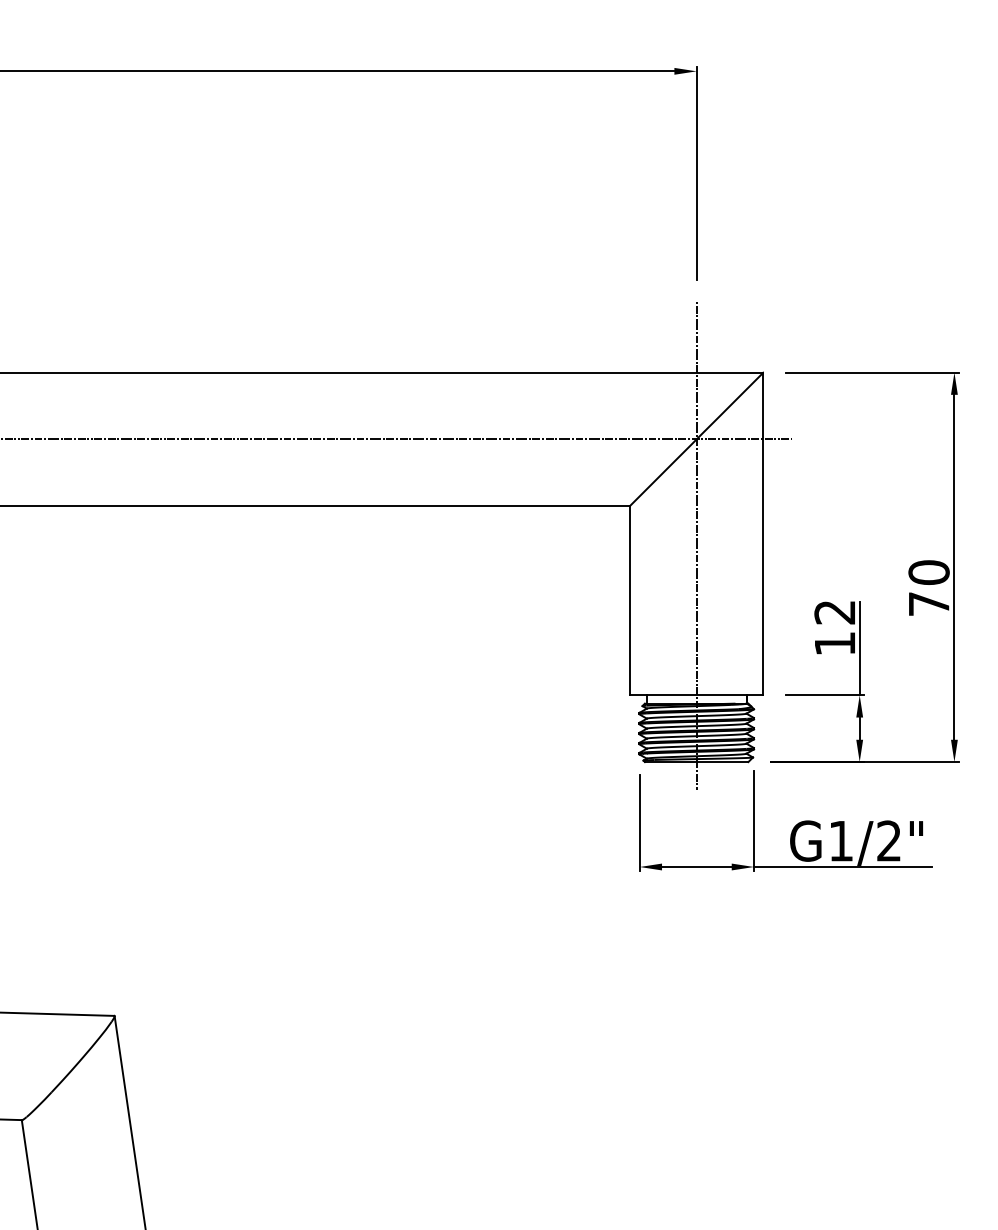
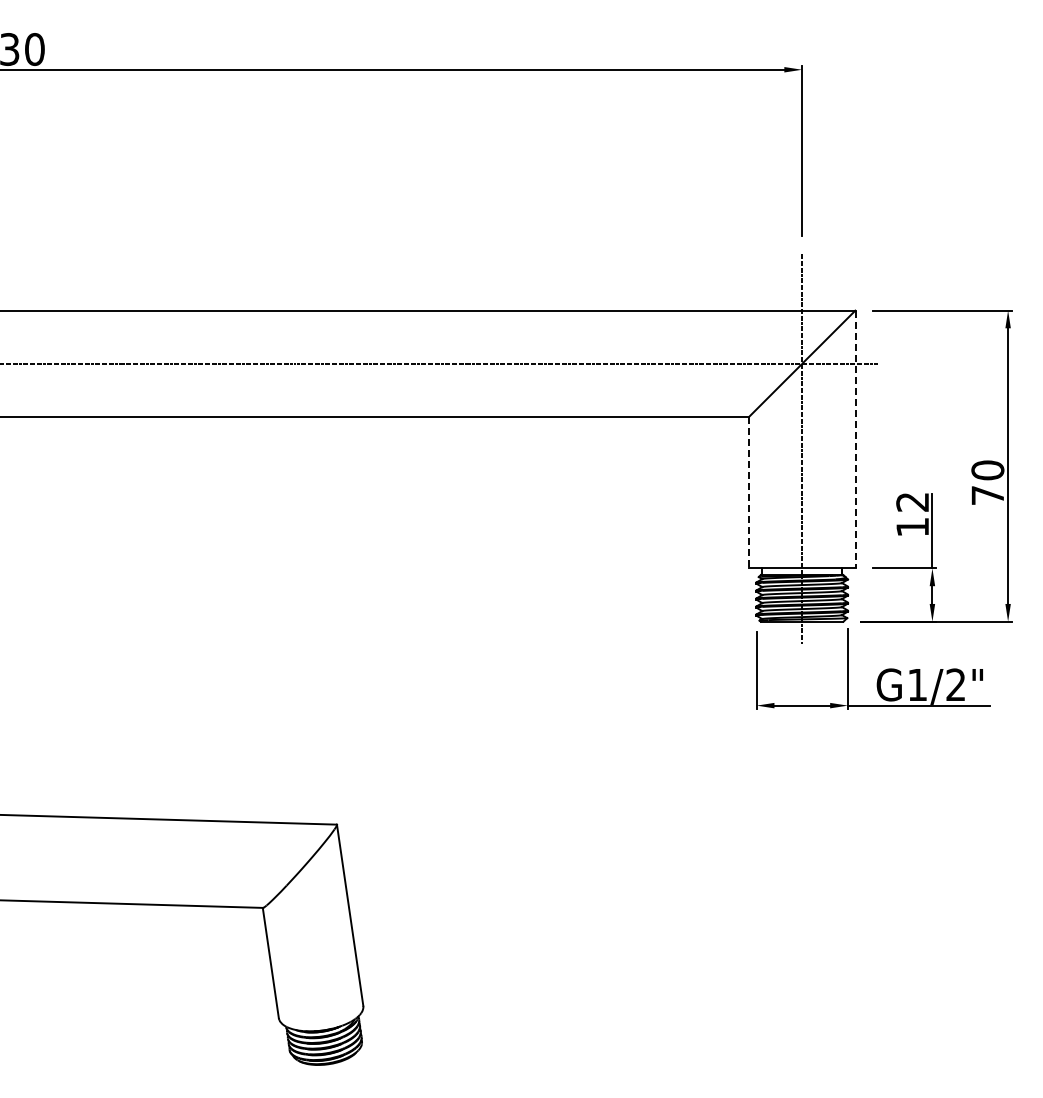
line: (763, 533) -> (855, 439), solid -> dashed
line: (629, 600) -> (748, 492), solid -> dashed

